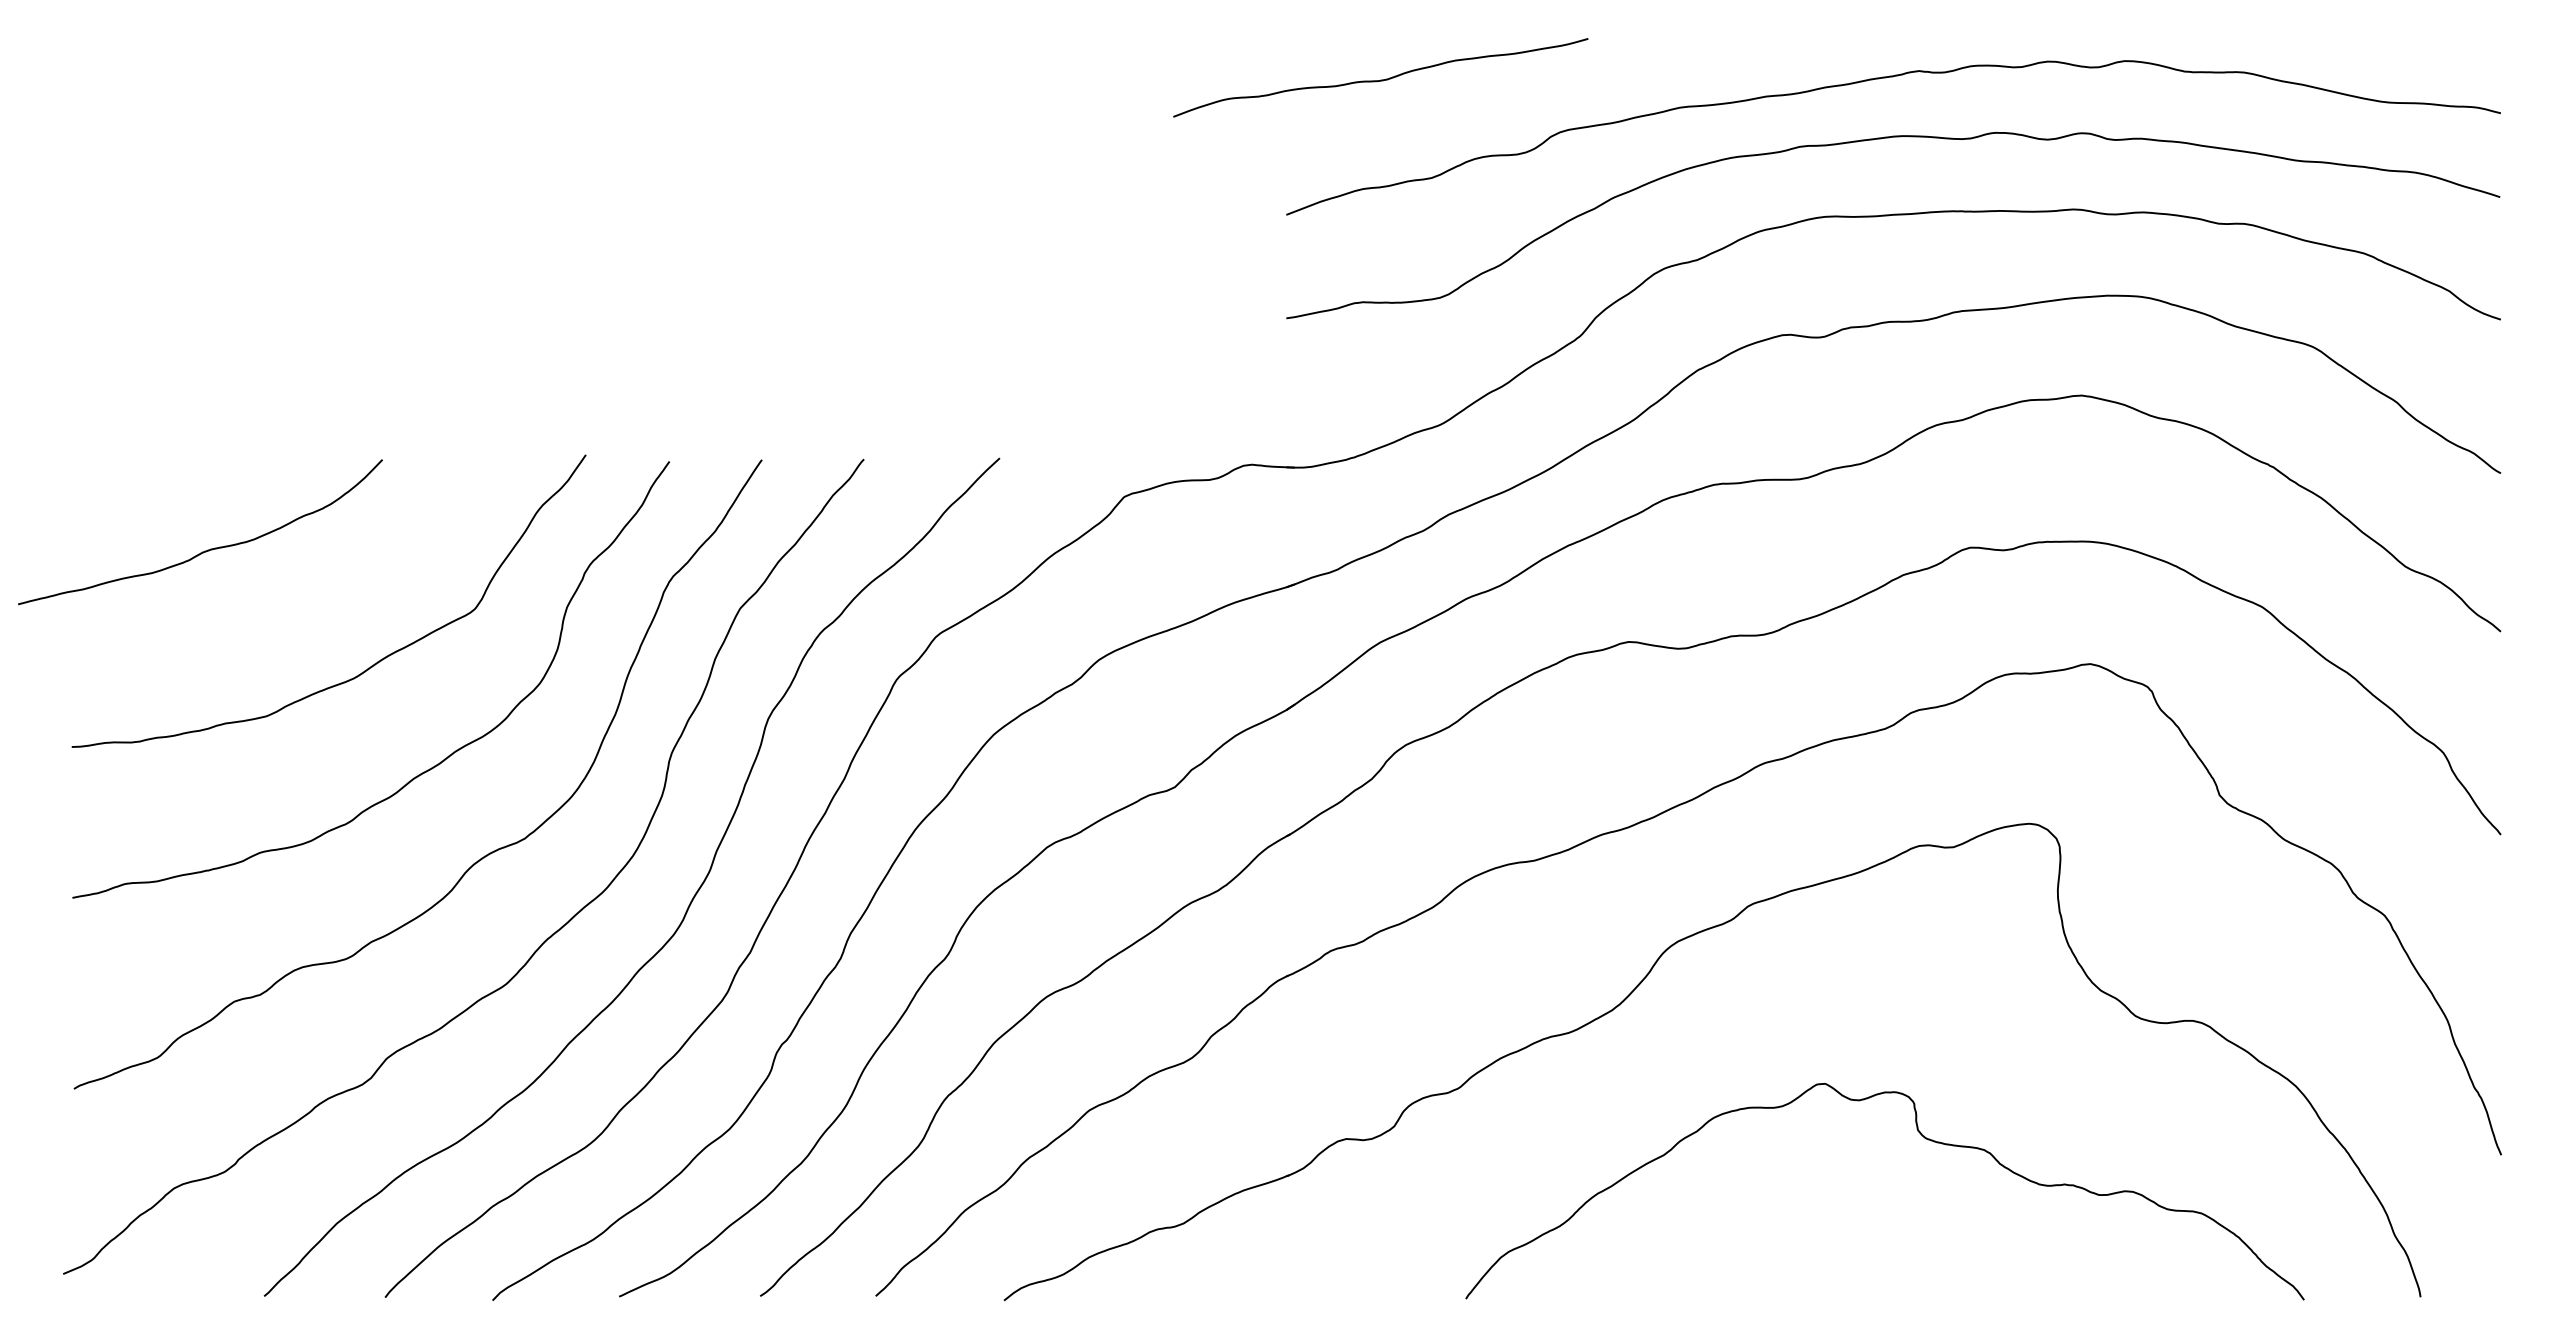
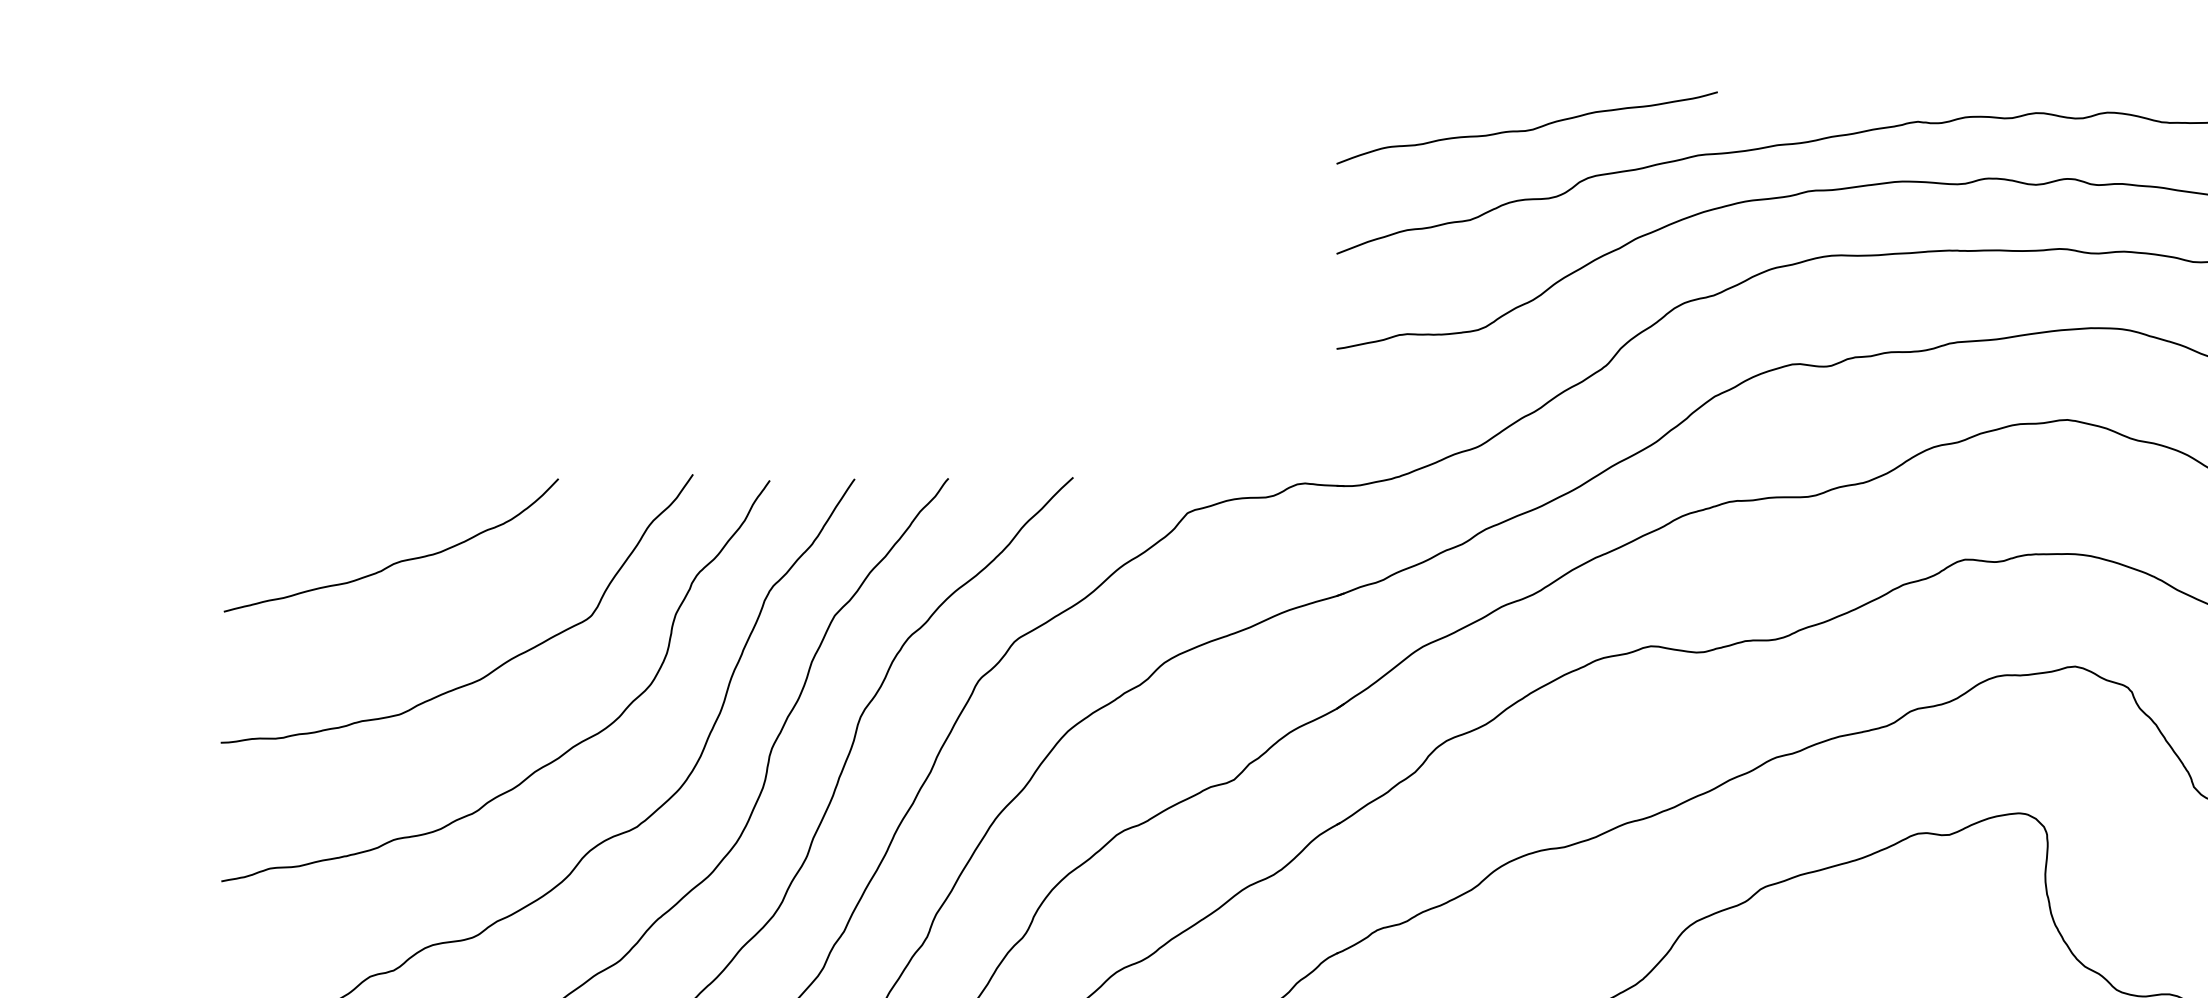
curve: (1380, 79) -> (1526, 129), moved
curve: (207, 549) -> (397, 561), moved

